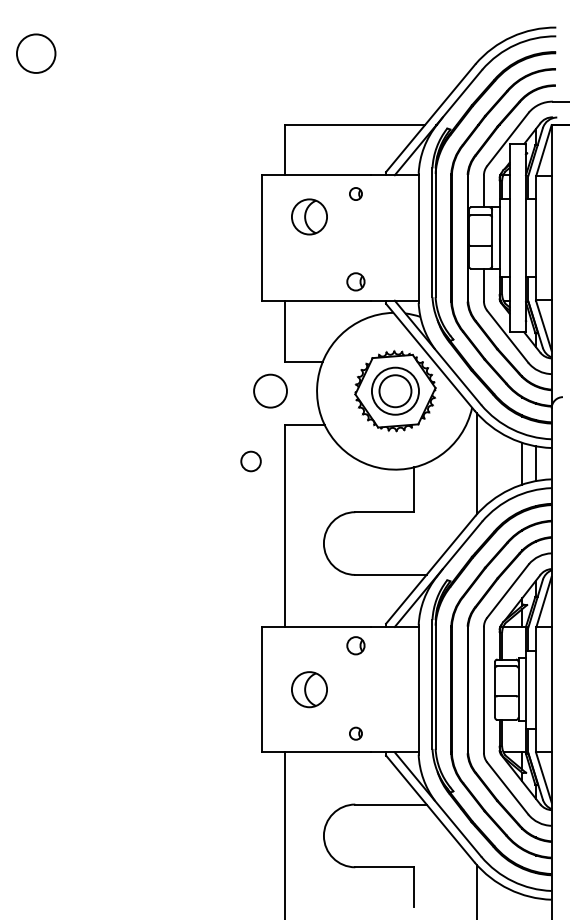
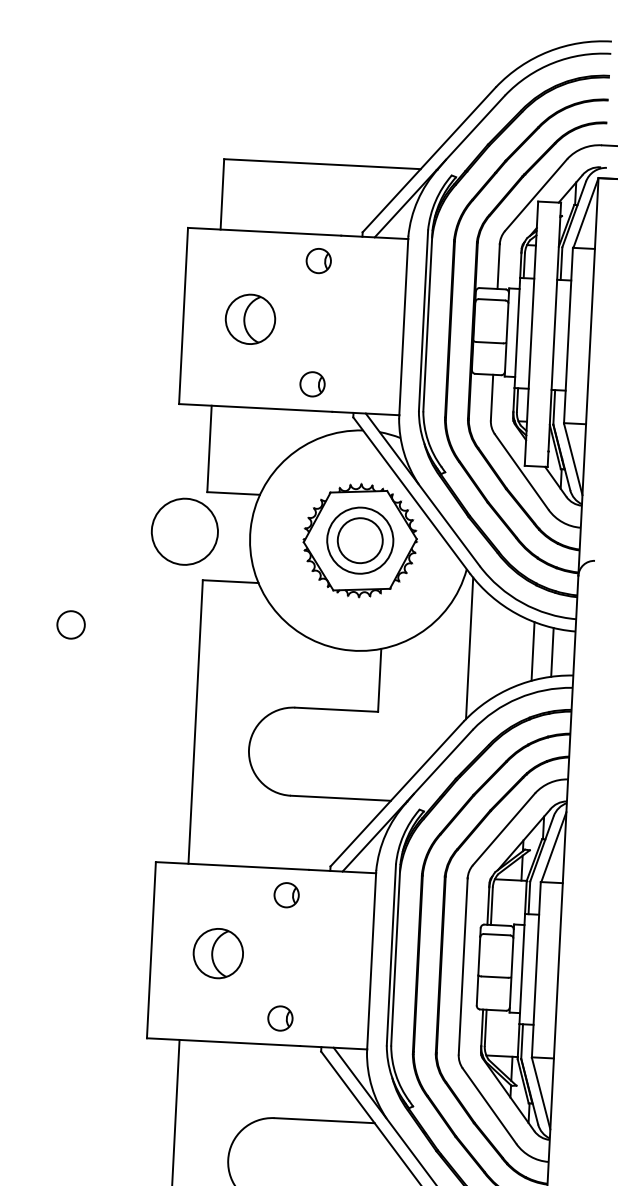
part: (355, 193) -> (318, 260), size x1.43
part: (309, 216) -> (250, 318), moved
circle: (270, 390) -> (184, 530), size x1.43
circle: (250, 461) -> (70, 624), moved
part: (355, 733) -> (279, 1018), size x1.43

